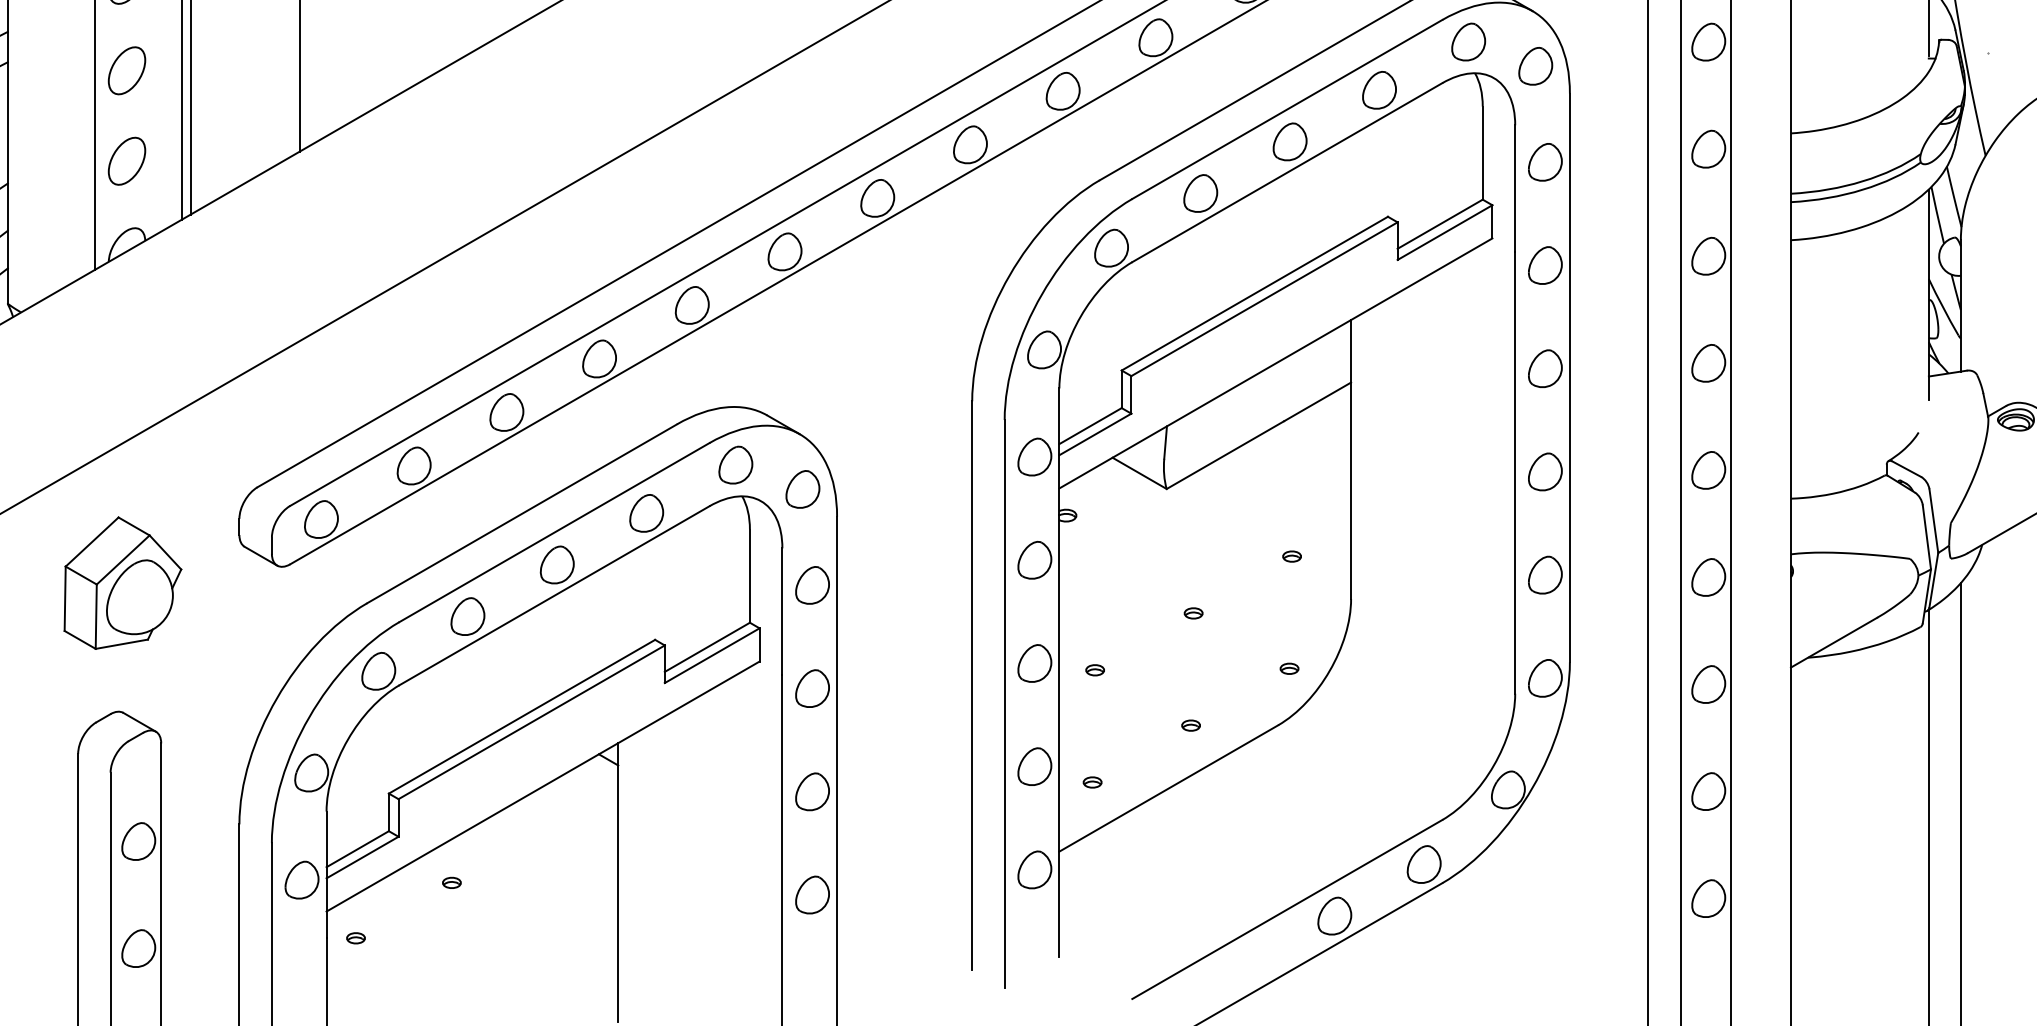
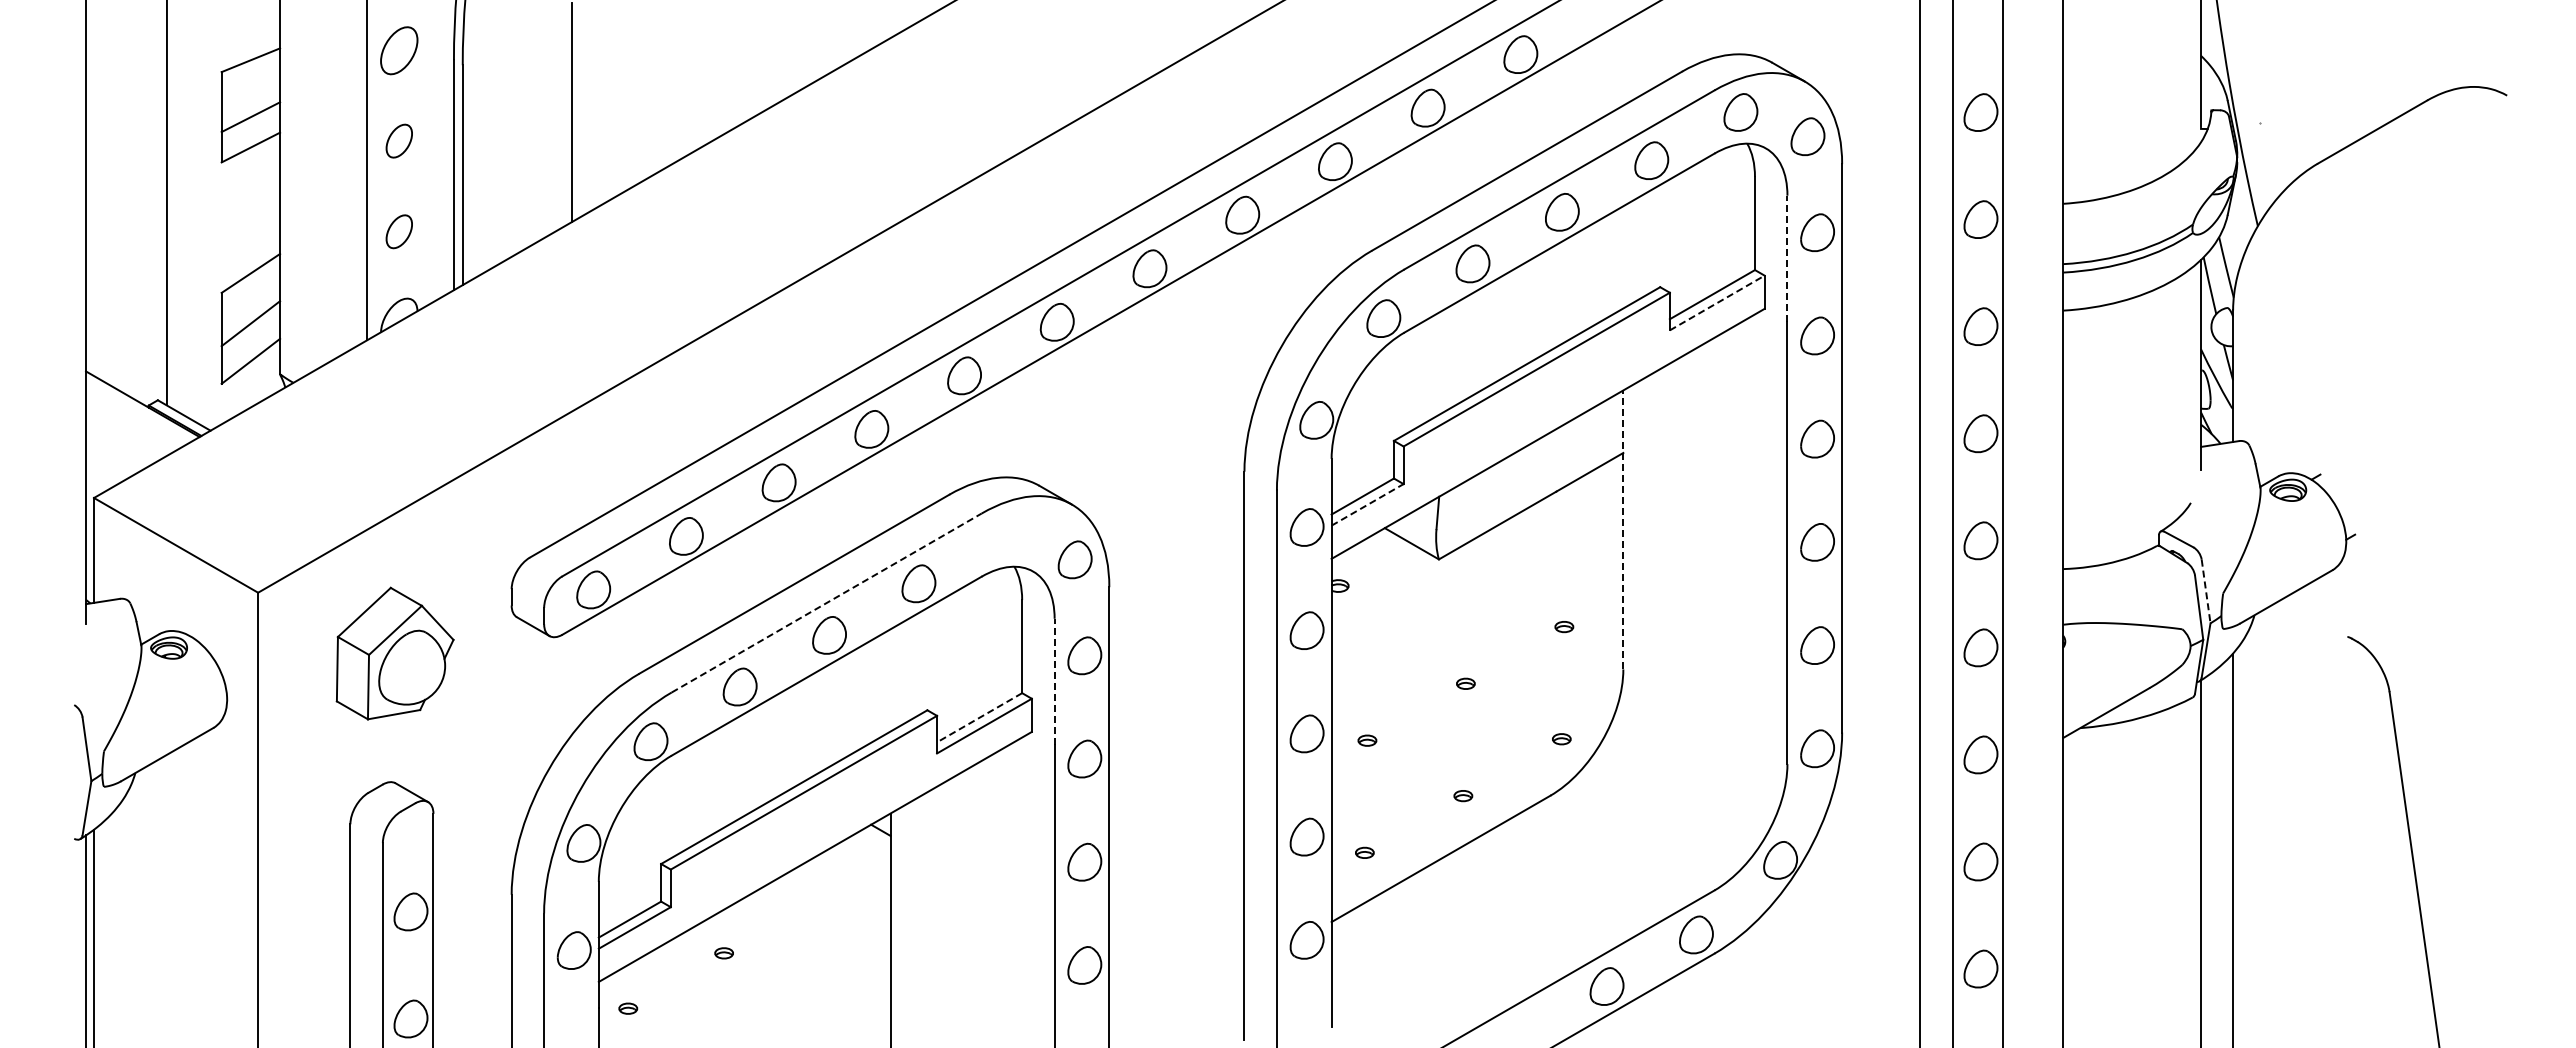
part: (127, 70) -> (399, 140), size x0.7
part: (127, 161) -> (399, 231), size x0.7
line: (1515, 188) -> (1787, 258), solid -> dashed
line: (1445, 233) -> (1717, 303), solid -> dashed
line: (1095, 434) -> (1367, 504), solid -> dashed
line: (1351, 459) -> (1623, 529), solid -> dashed
part: (735, 465) -> (1007, 535), removed
line: (1934, 522) -> (2206, 592), solid -> dashed
line: (554, 533) -> (826, 603), solid -> dashed
line: (782, 611) -> (1054, 681), solid -> dashed
line: (707, 648) -> (979, 718), solid -> dashed

